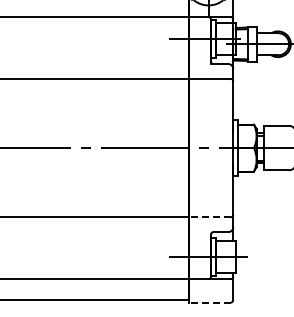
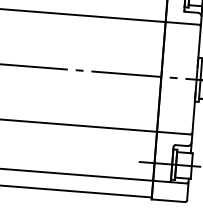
line: (209, 217) -> (173, 133), dashed -> solid
line: (209, 302) -> (168, 200), dashed -> solid

